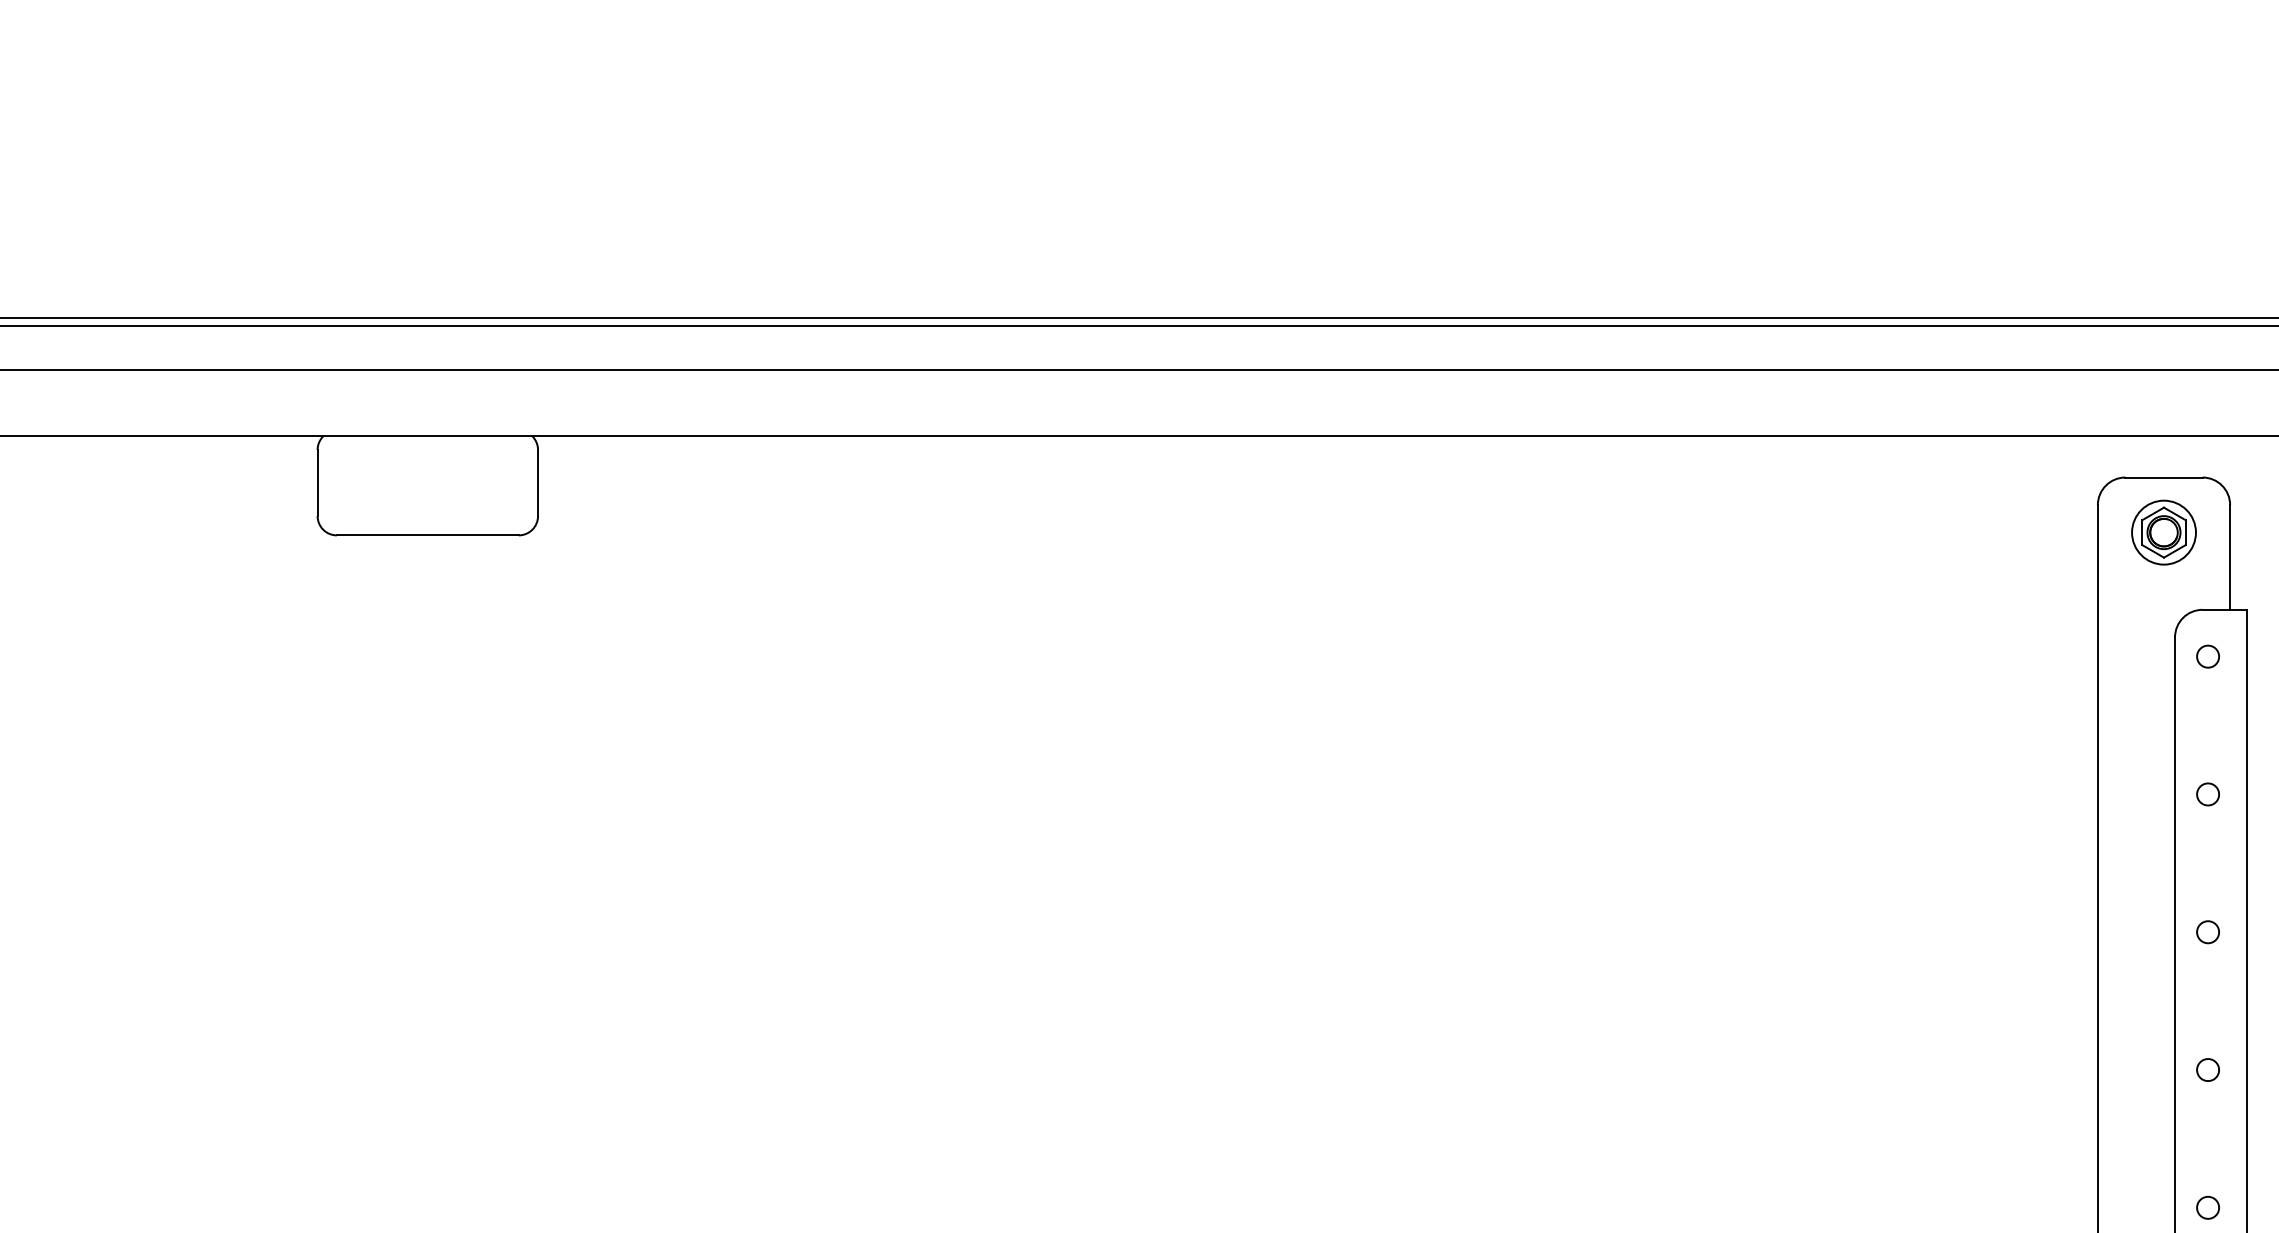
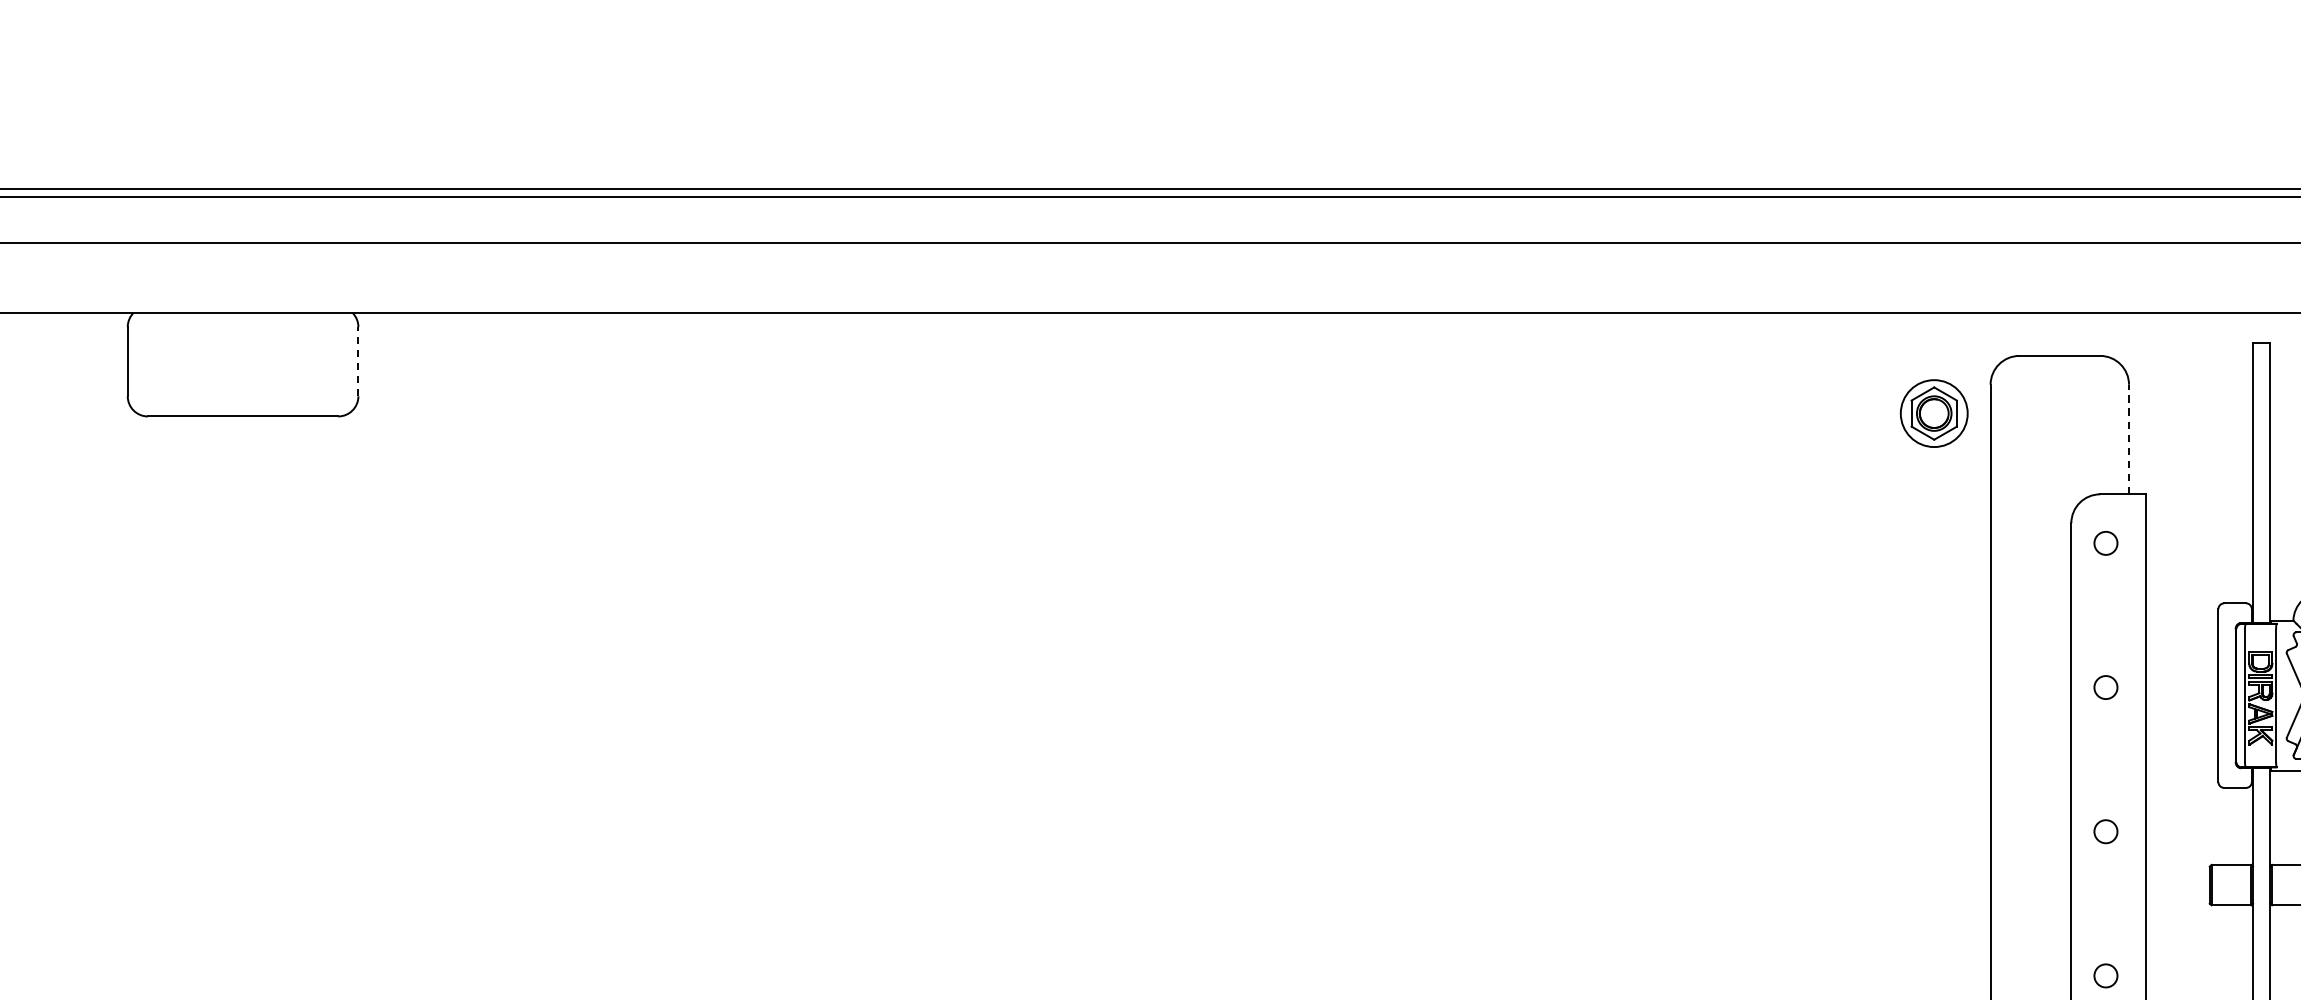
line: (538, 482) -> (358, 361), solid -> dashed
part: (2163, 532) -> (1933, 413), moved
line: (2230, 556) -> (2129, 438), solid -> dashed

